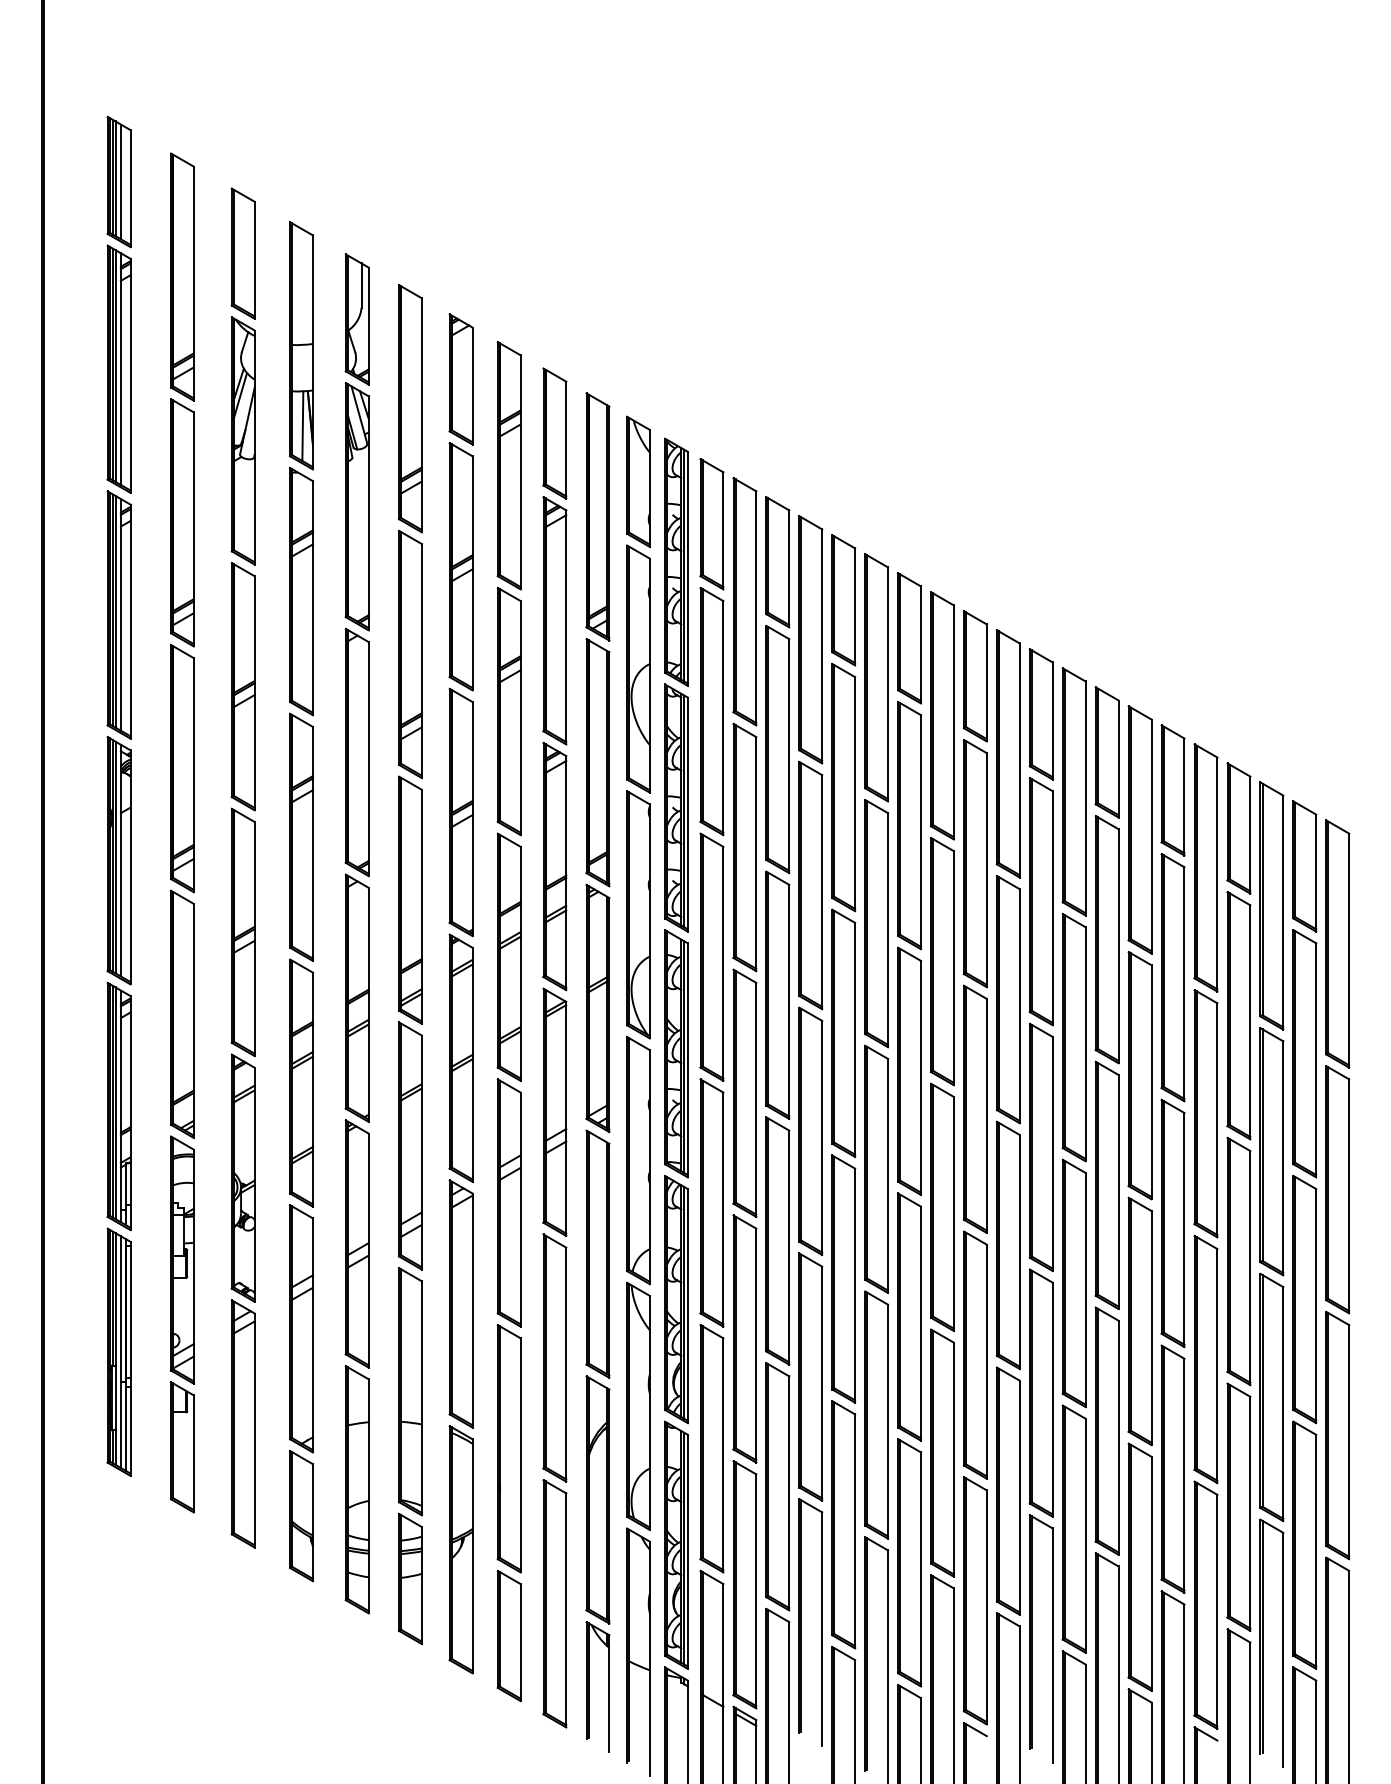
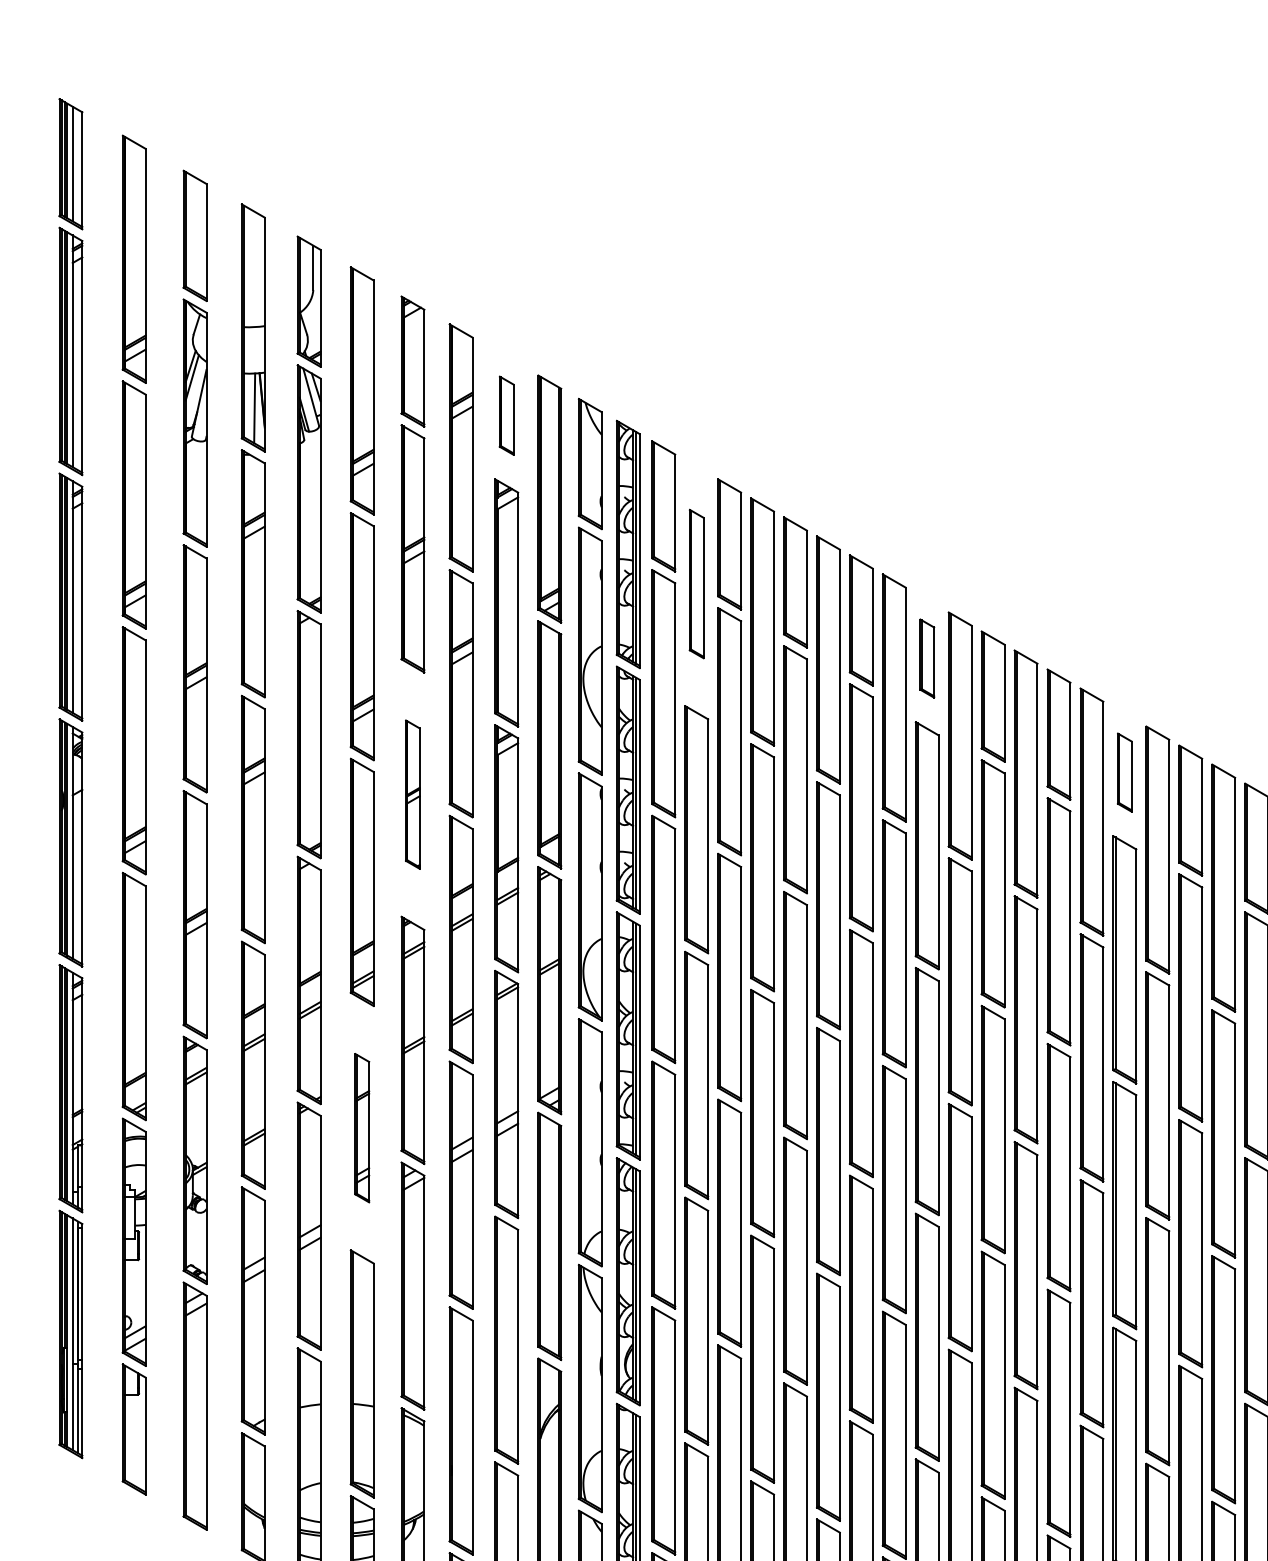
part: (554, 433) -> (506, 415), size x0.6
part: (744, 601) -> (696, 583), size x0.6
part: (975, 676) -> (927, 658), size x0.6
part: (1172, 790) -> (1124, 772), size x0.6
part: (460, 812) -> (412, 794), size x0.6
part: (410, 1145) -> (362, 1127), size x0.6

